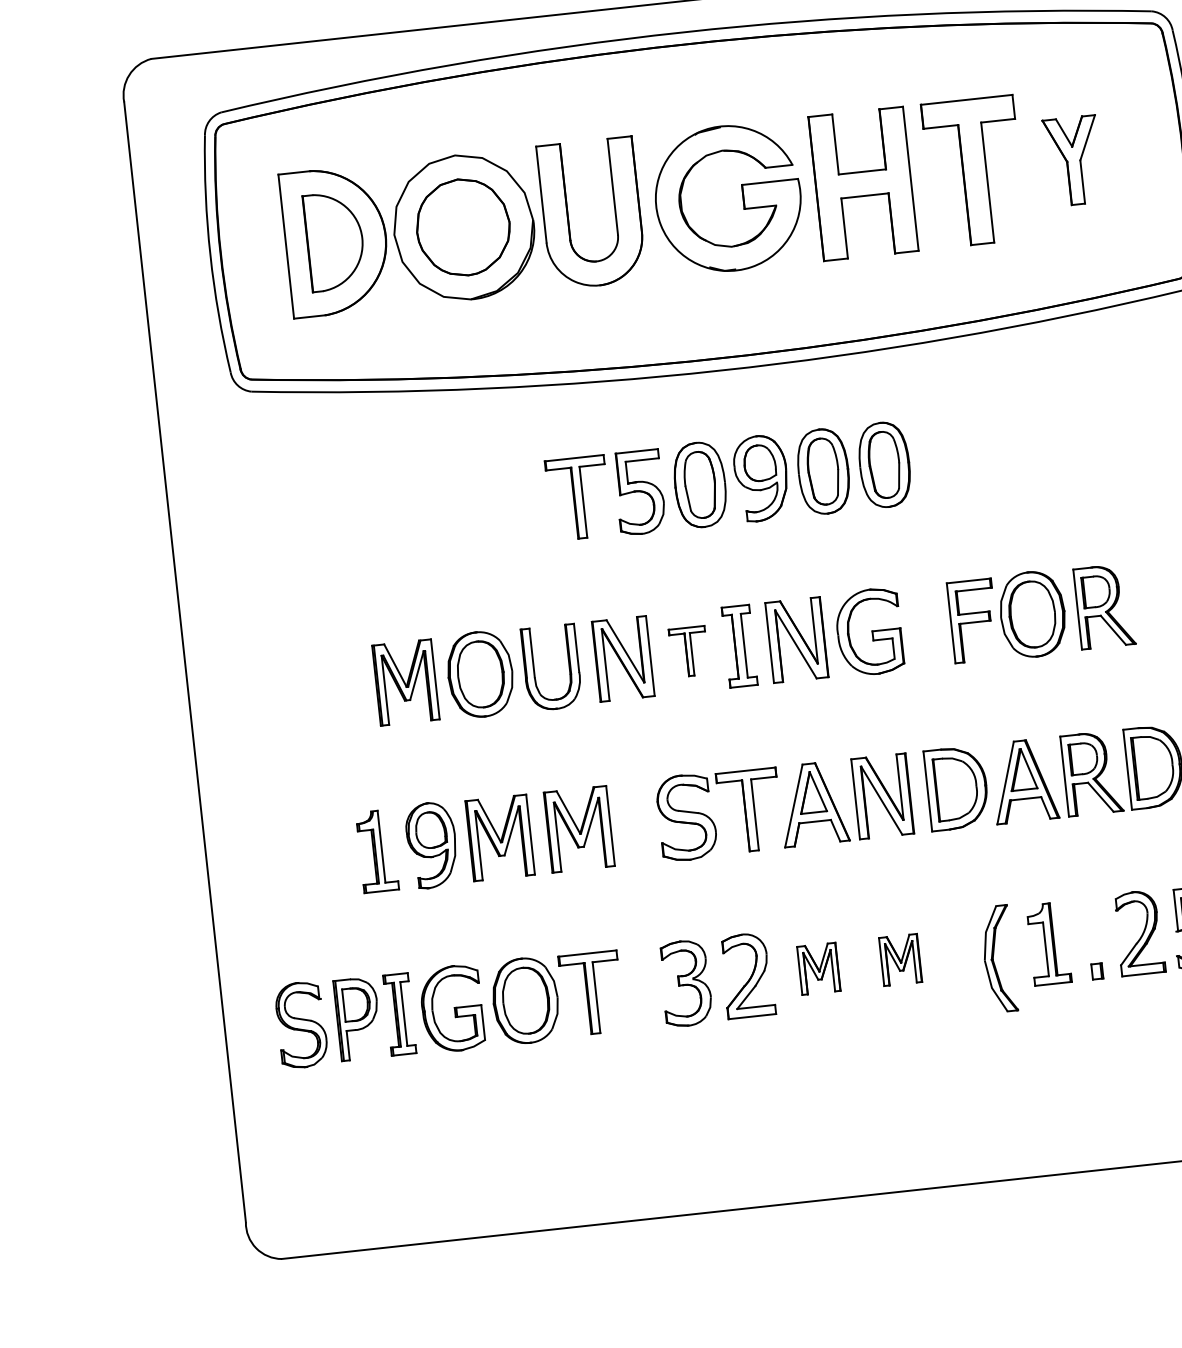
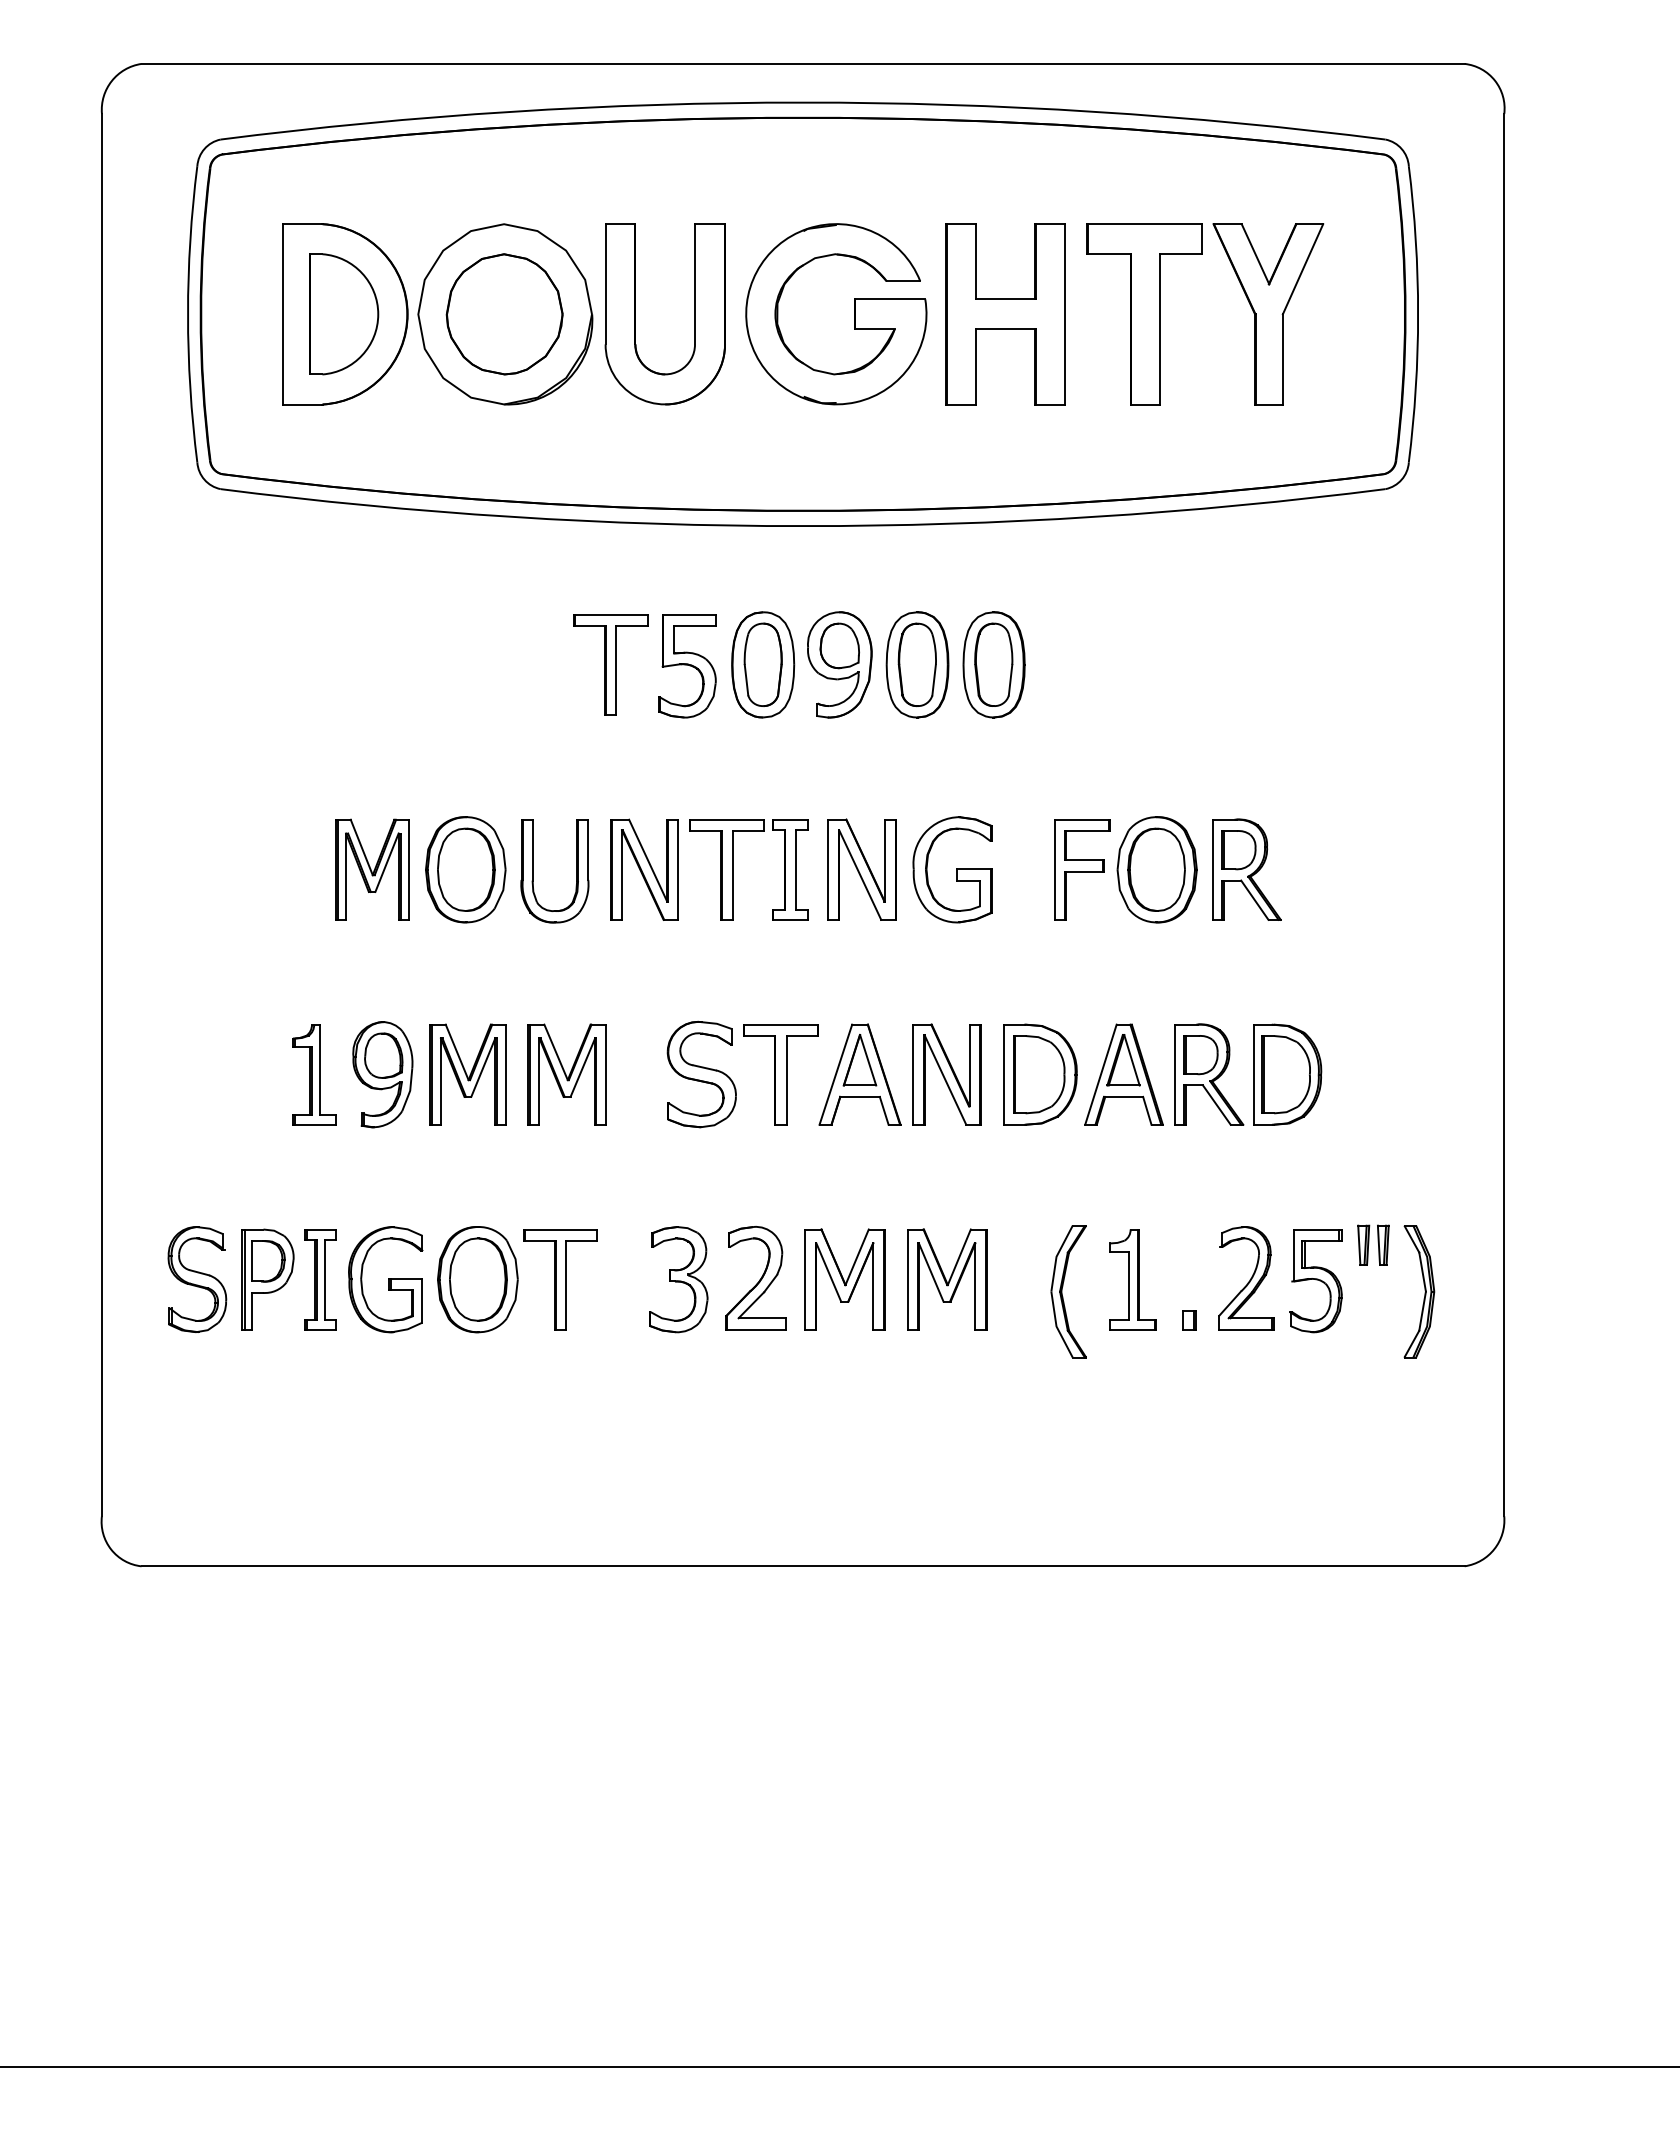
part: (1073, 161) -> (1268, 314), size x1.67
part: (688, 651) -> (726, 869), size x1.67
part: (900, 959) -> (947, 1279), size x1.67
part: (818, 968) -> (844, 1279), size x1.67

